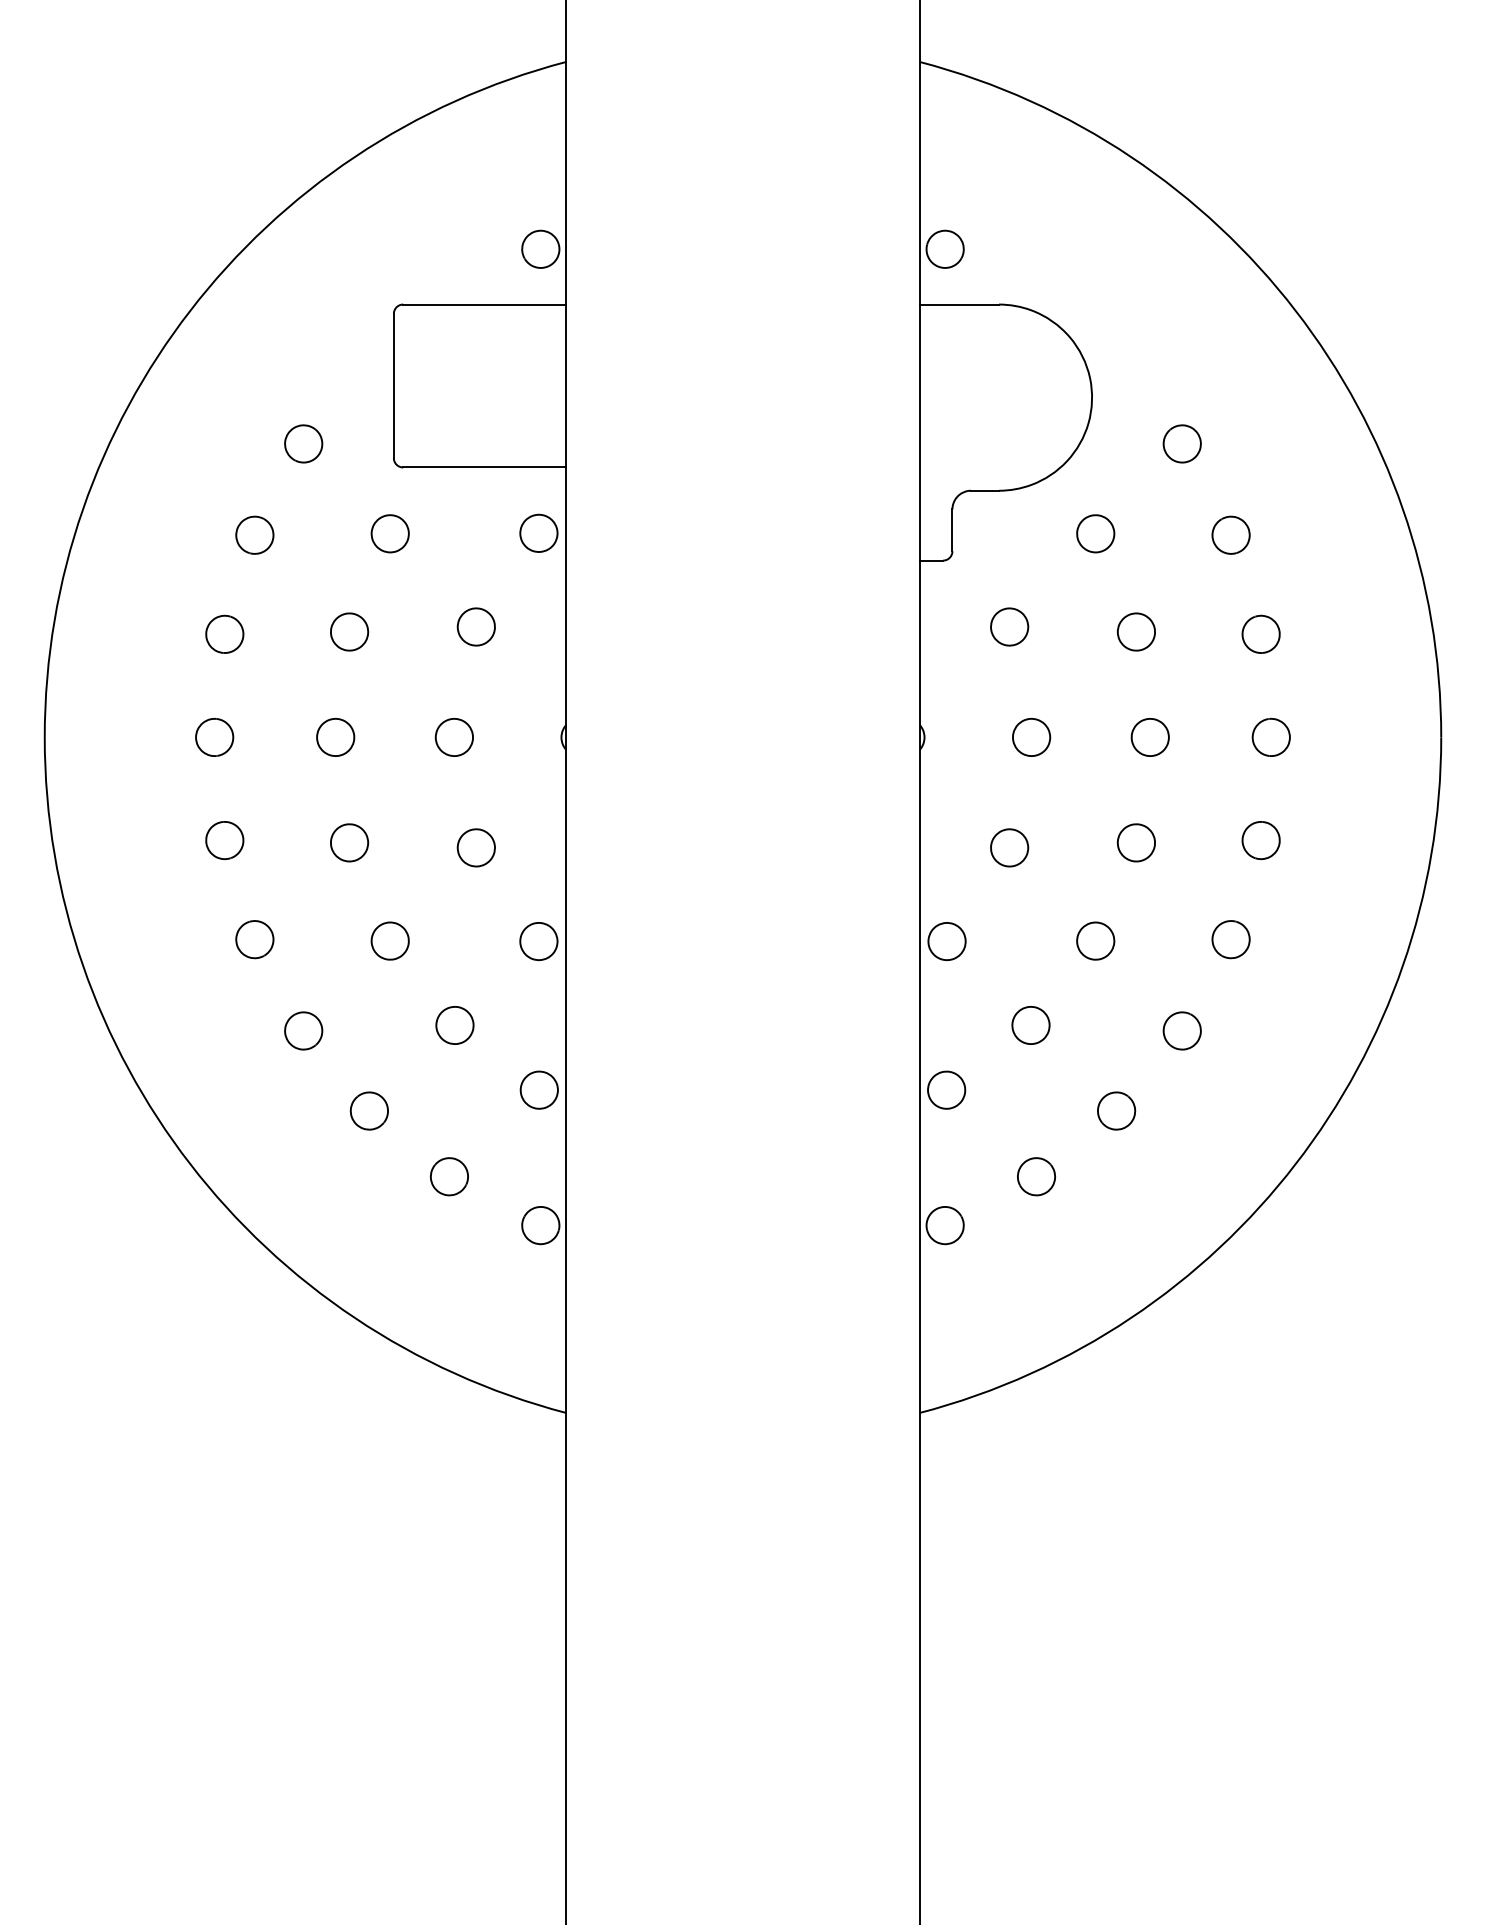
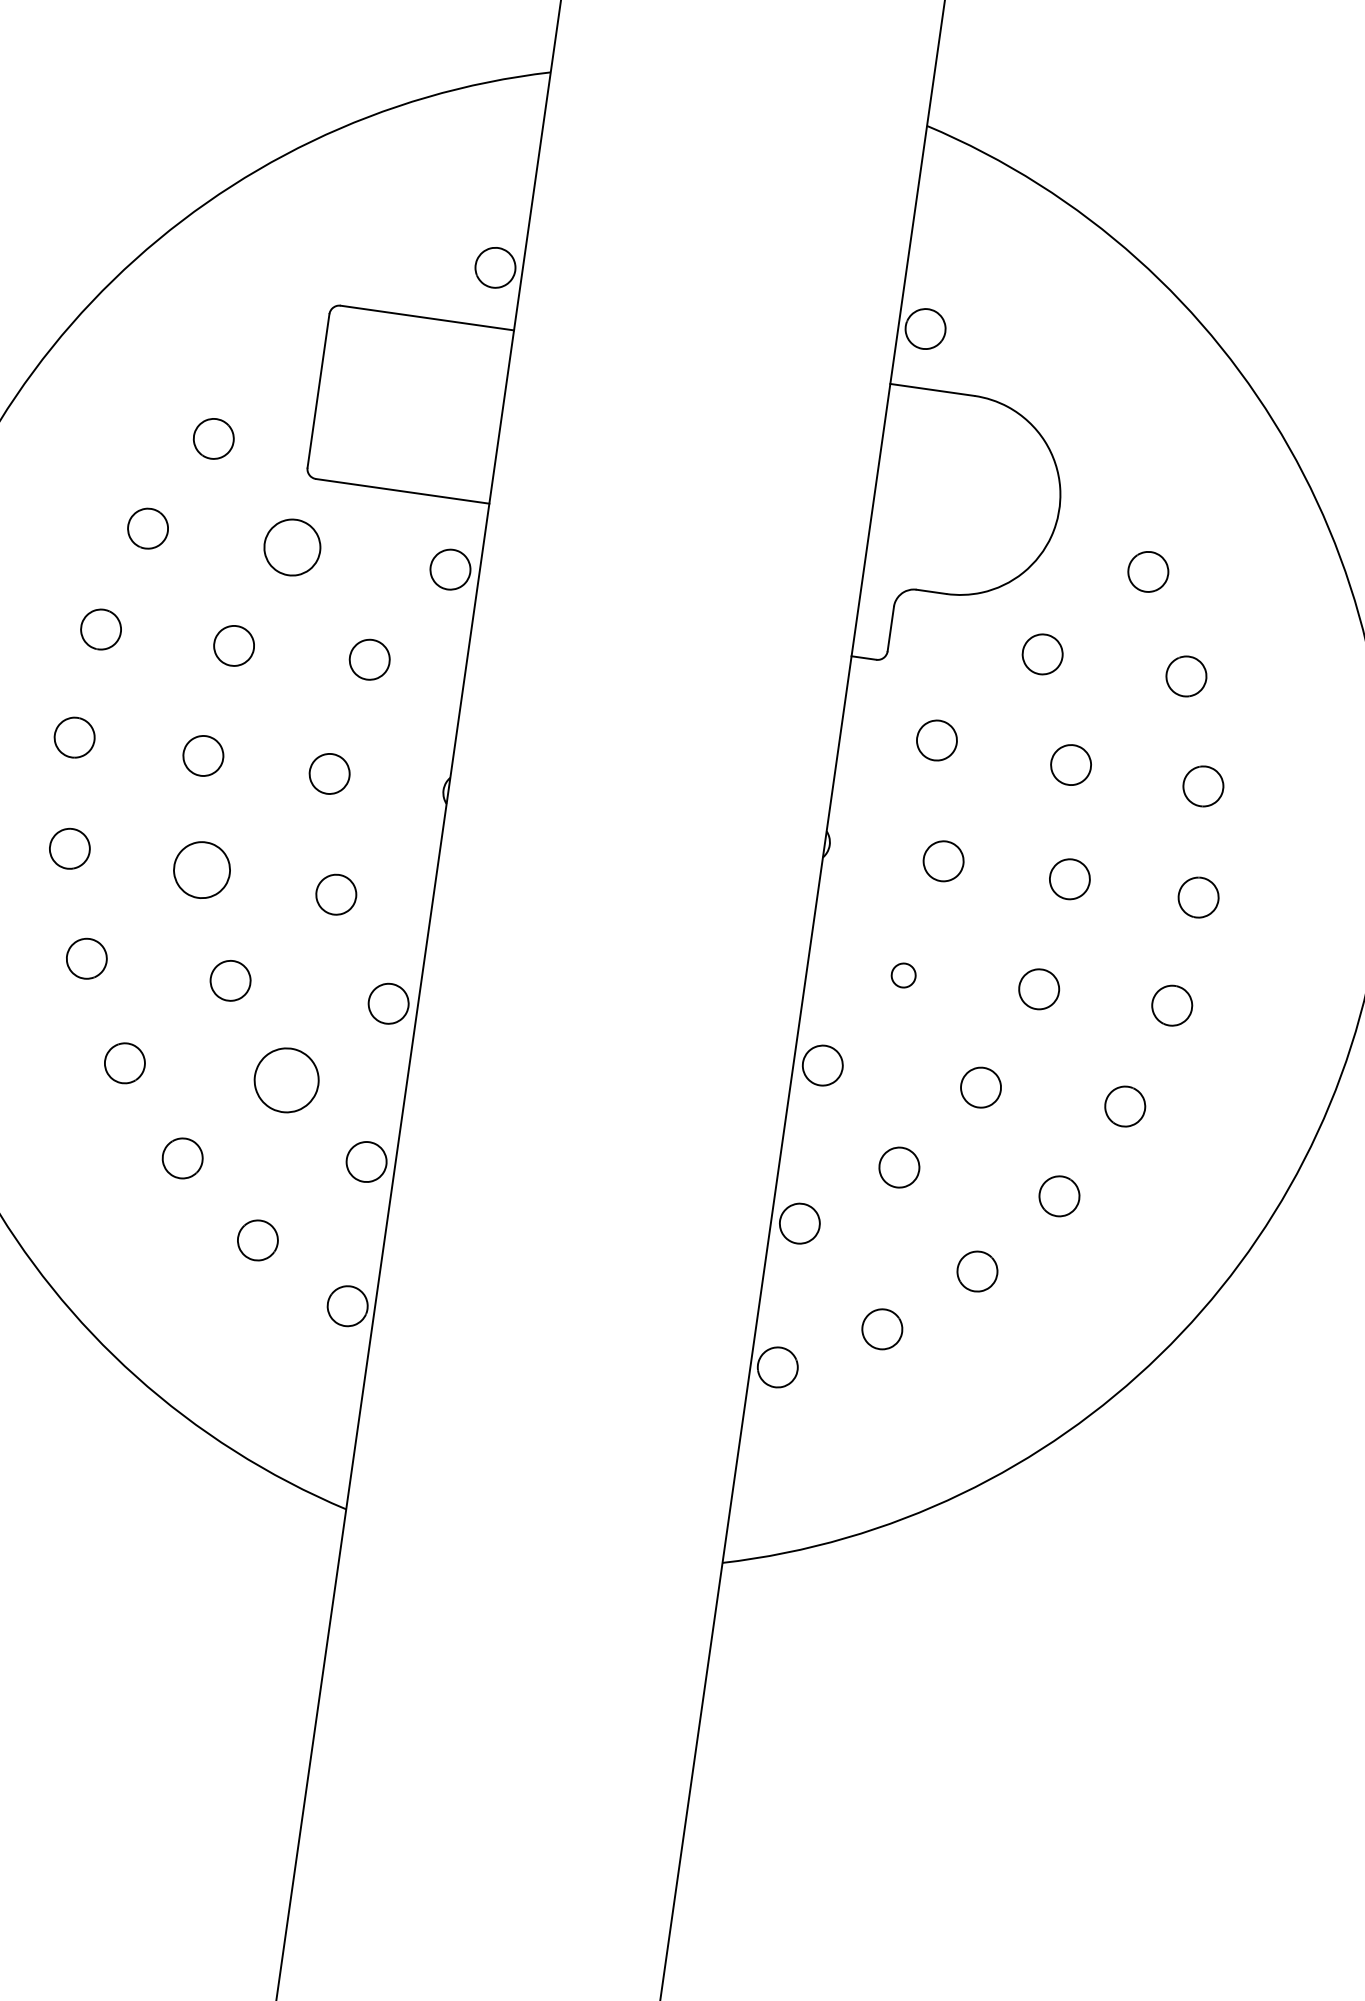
part: (389, 533) -> (291, 547), size x1.4
part: (349, 842) -> (202, 869), size x1.4
part: (1009, 847) -> (903, 975), size x0.6
part: (454, 1025) -> (286, 1080), size x1.6

